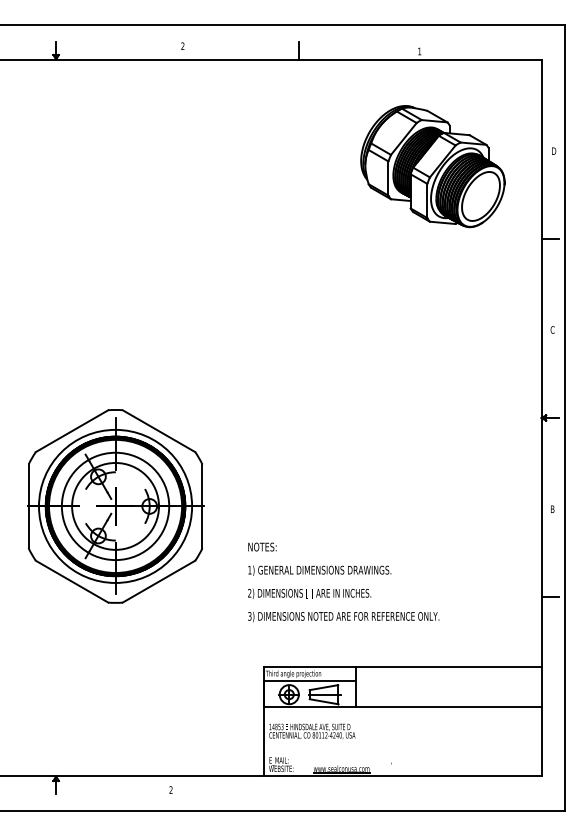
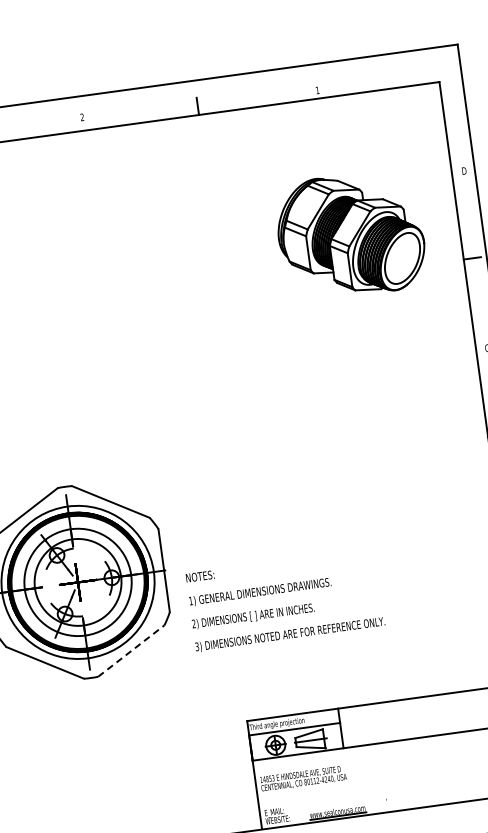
part: (432, 166) -> (350, 235), moved
line: (158, 581) -> (130, 650), solid -> dashed
text: (343, 582) -> (285, 600), moved

